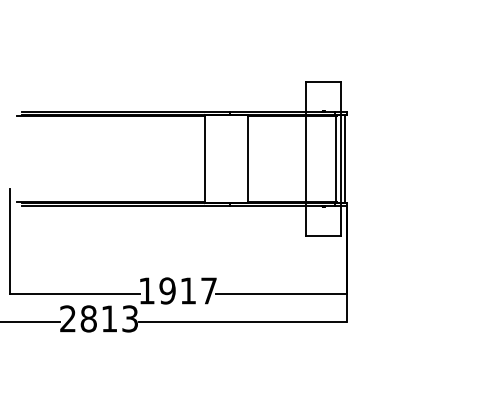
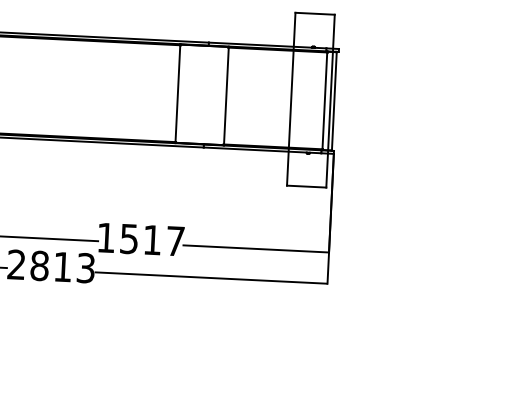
text: (167, 290) -> (129, 238), 1917 -> 1517

